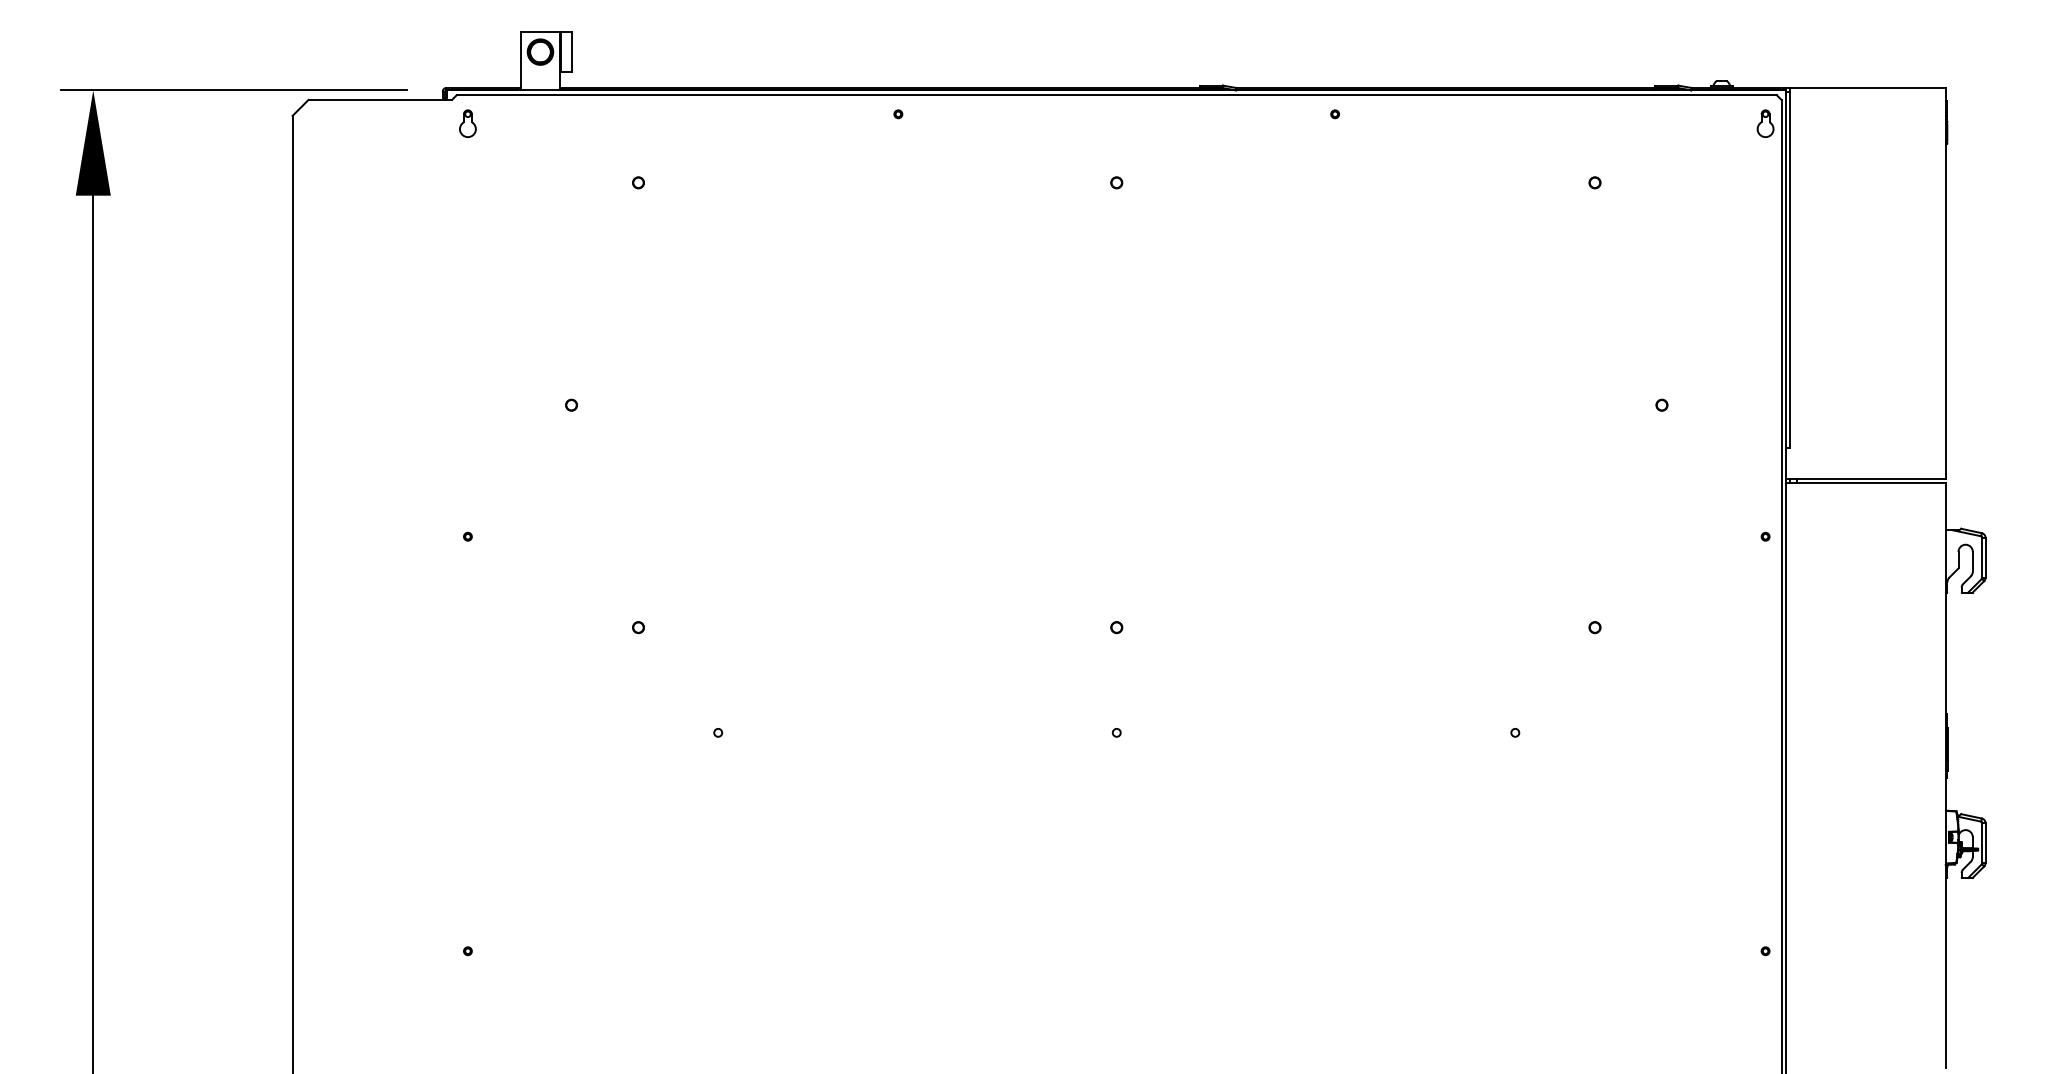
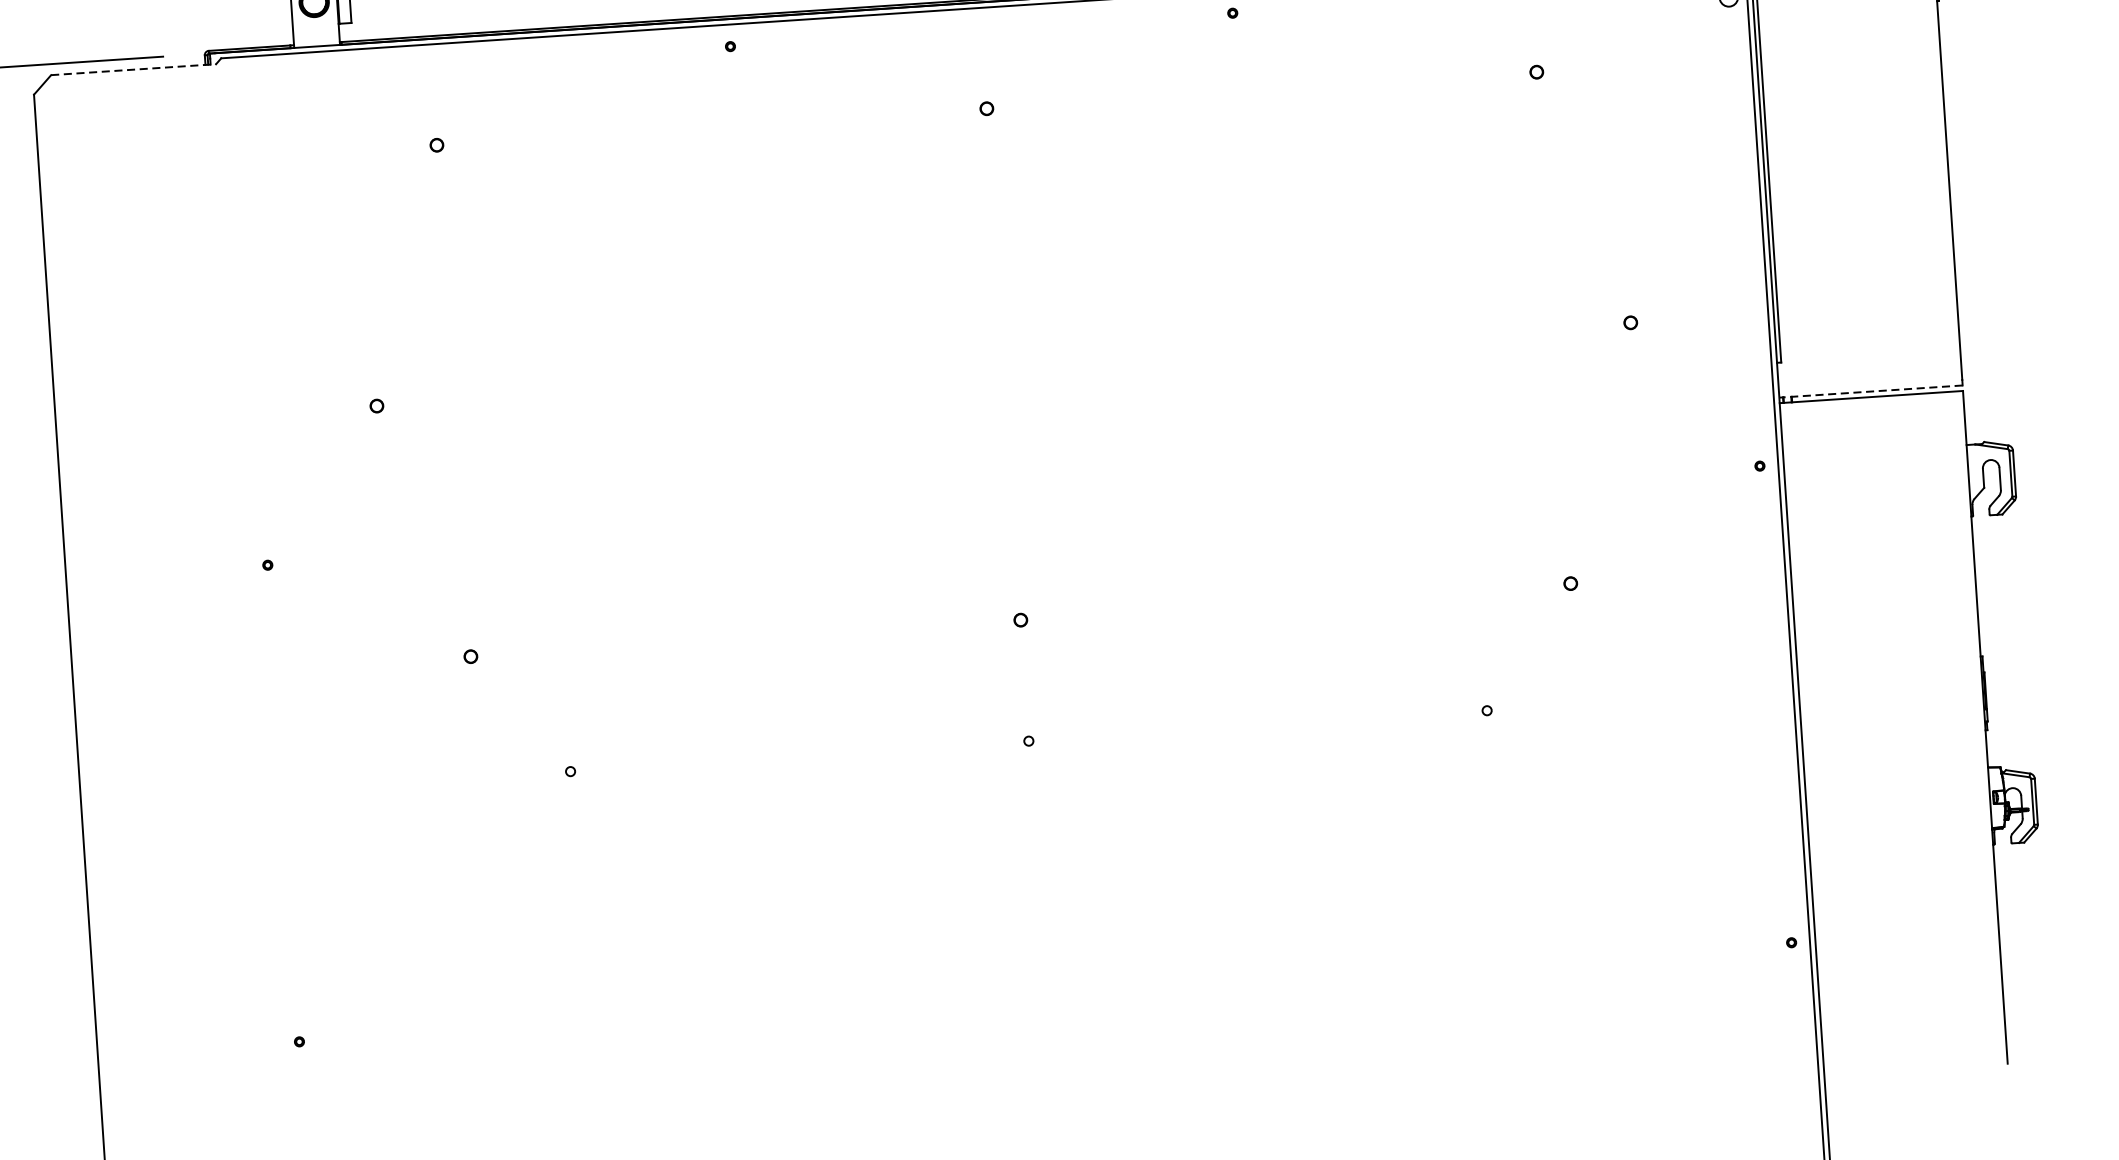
line: (380, 99) -> (133, 69), solid -> dashed
part: (467, 123) -> (235, 90), removed
line: (1866, 478) -> (1871, 391), solid -> dashed

